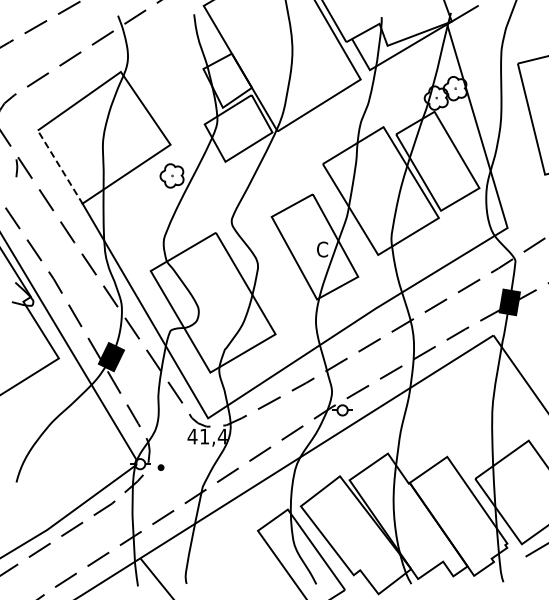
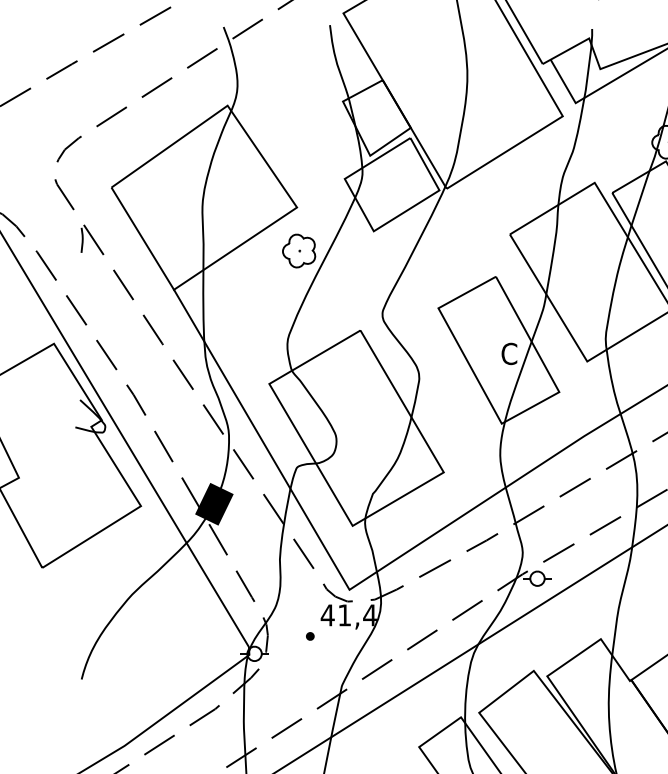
line: (60, 167) -> (143, 239), dashed -> solid
part: (160, 467) -> (309, 636), moved

